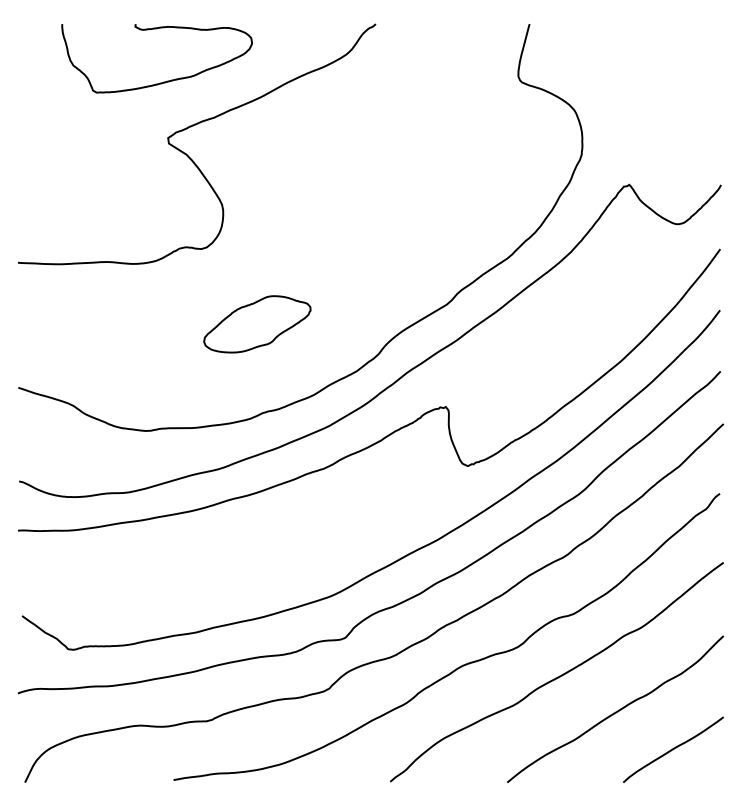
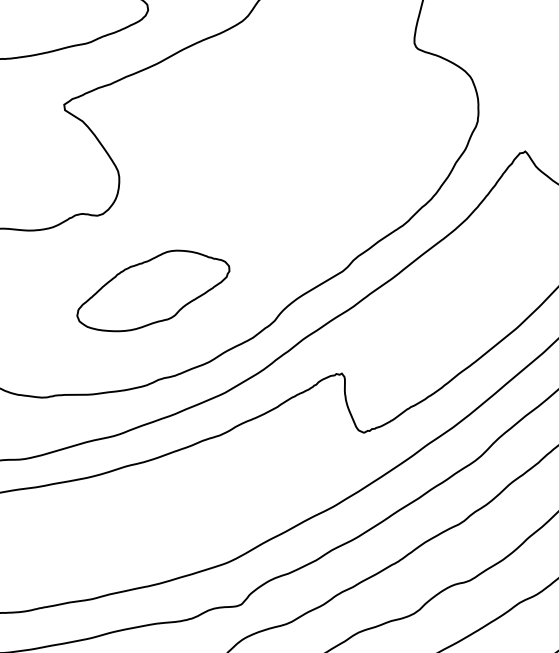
part: (257, 324) -> (153, 291), size x1.43

